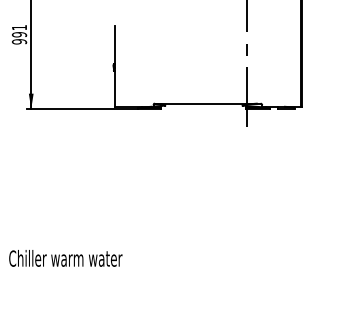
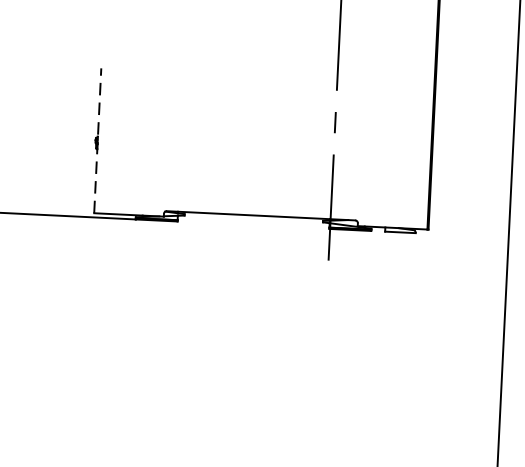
line: (114, 66) -> (97, 141), solid -> dashed

